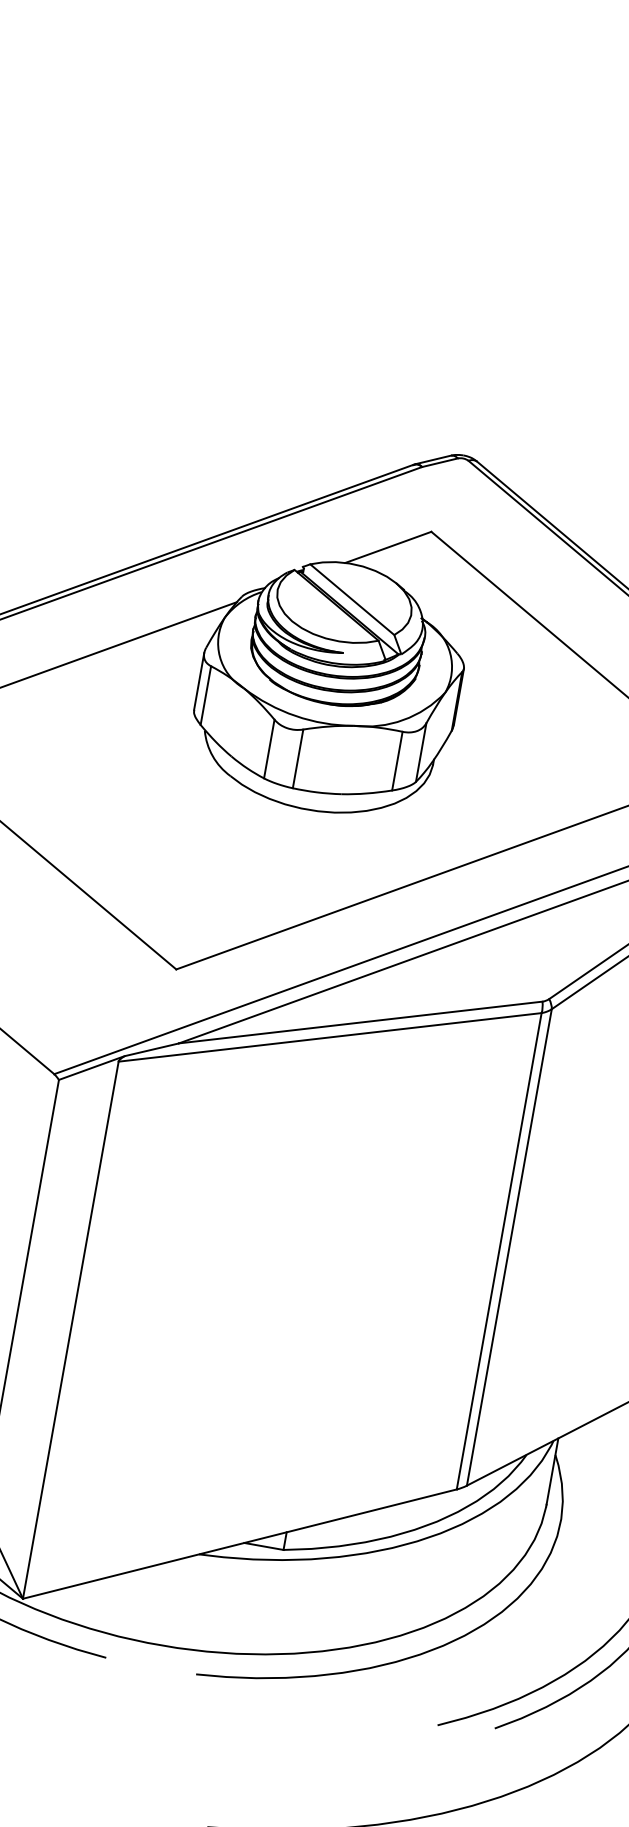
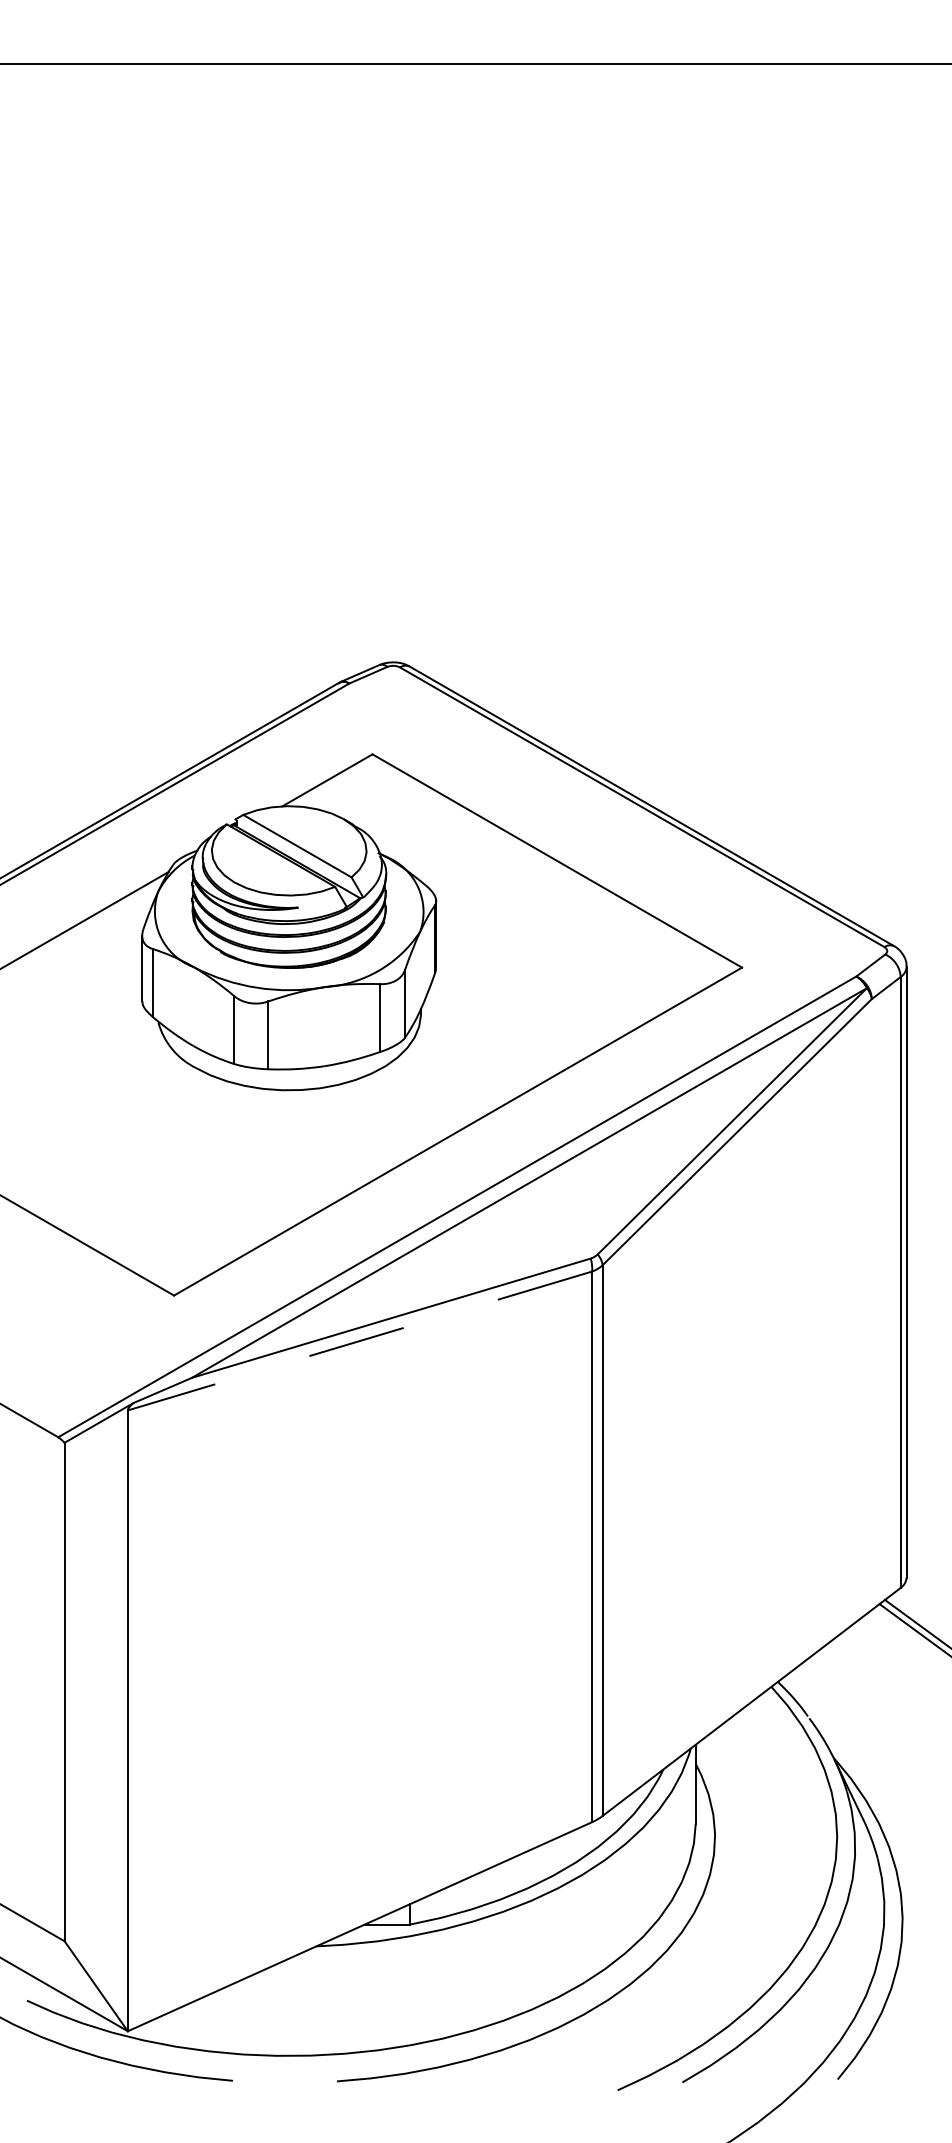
line: (329, 1037) -> (359, 1341), solid -> dashed

